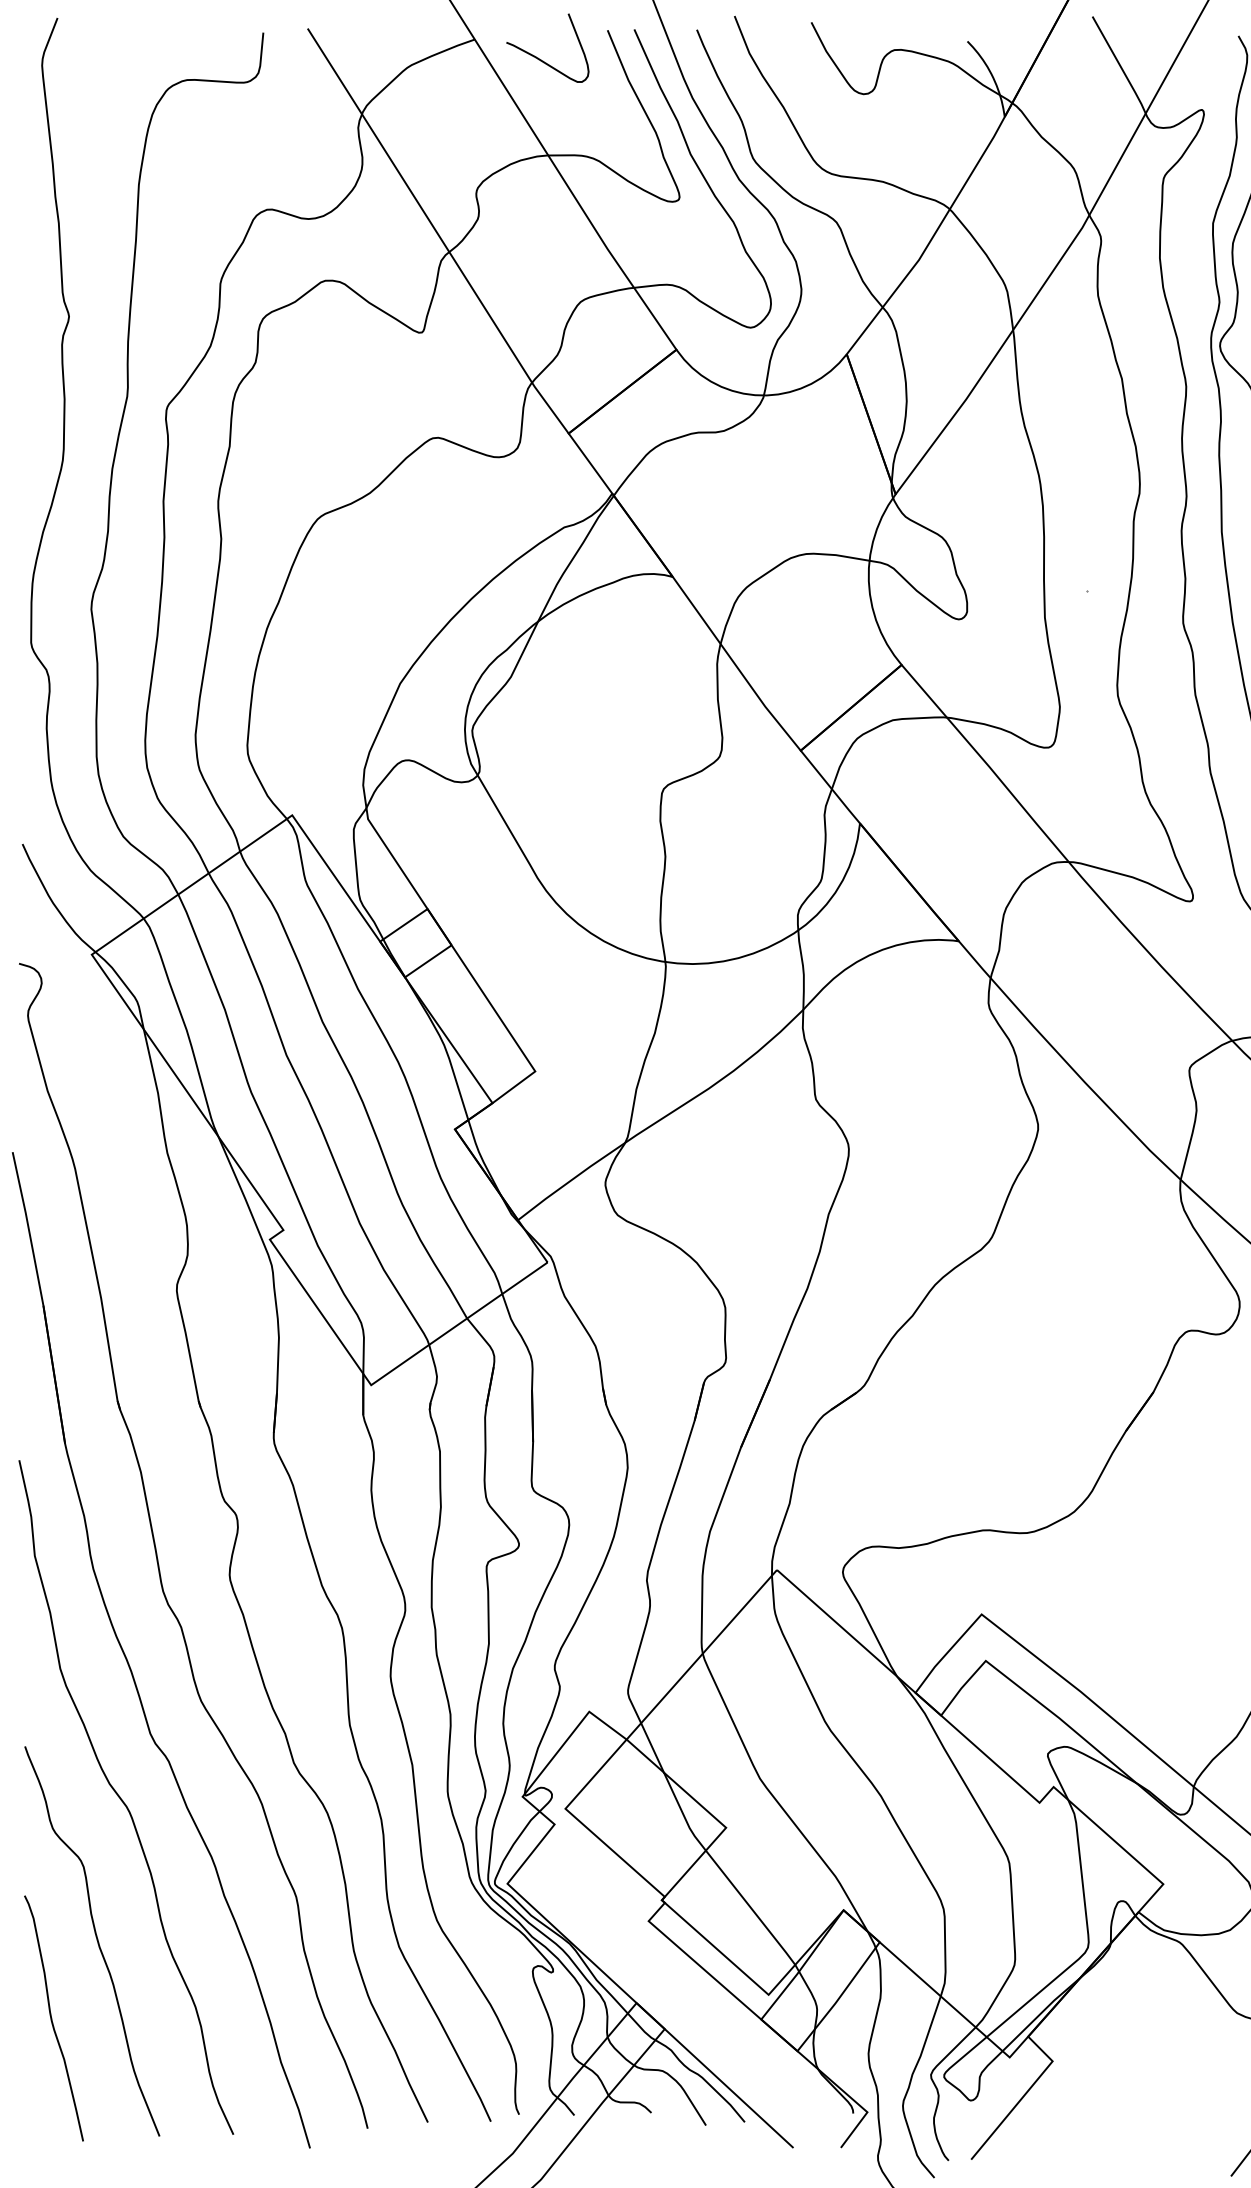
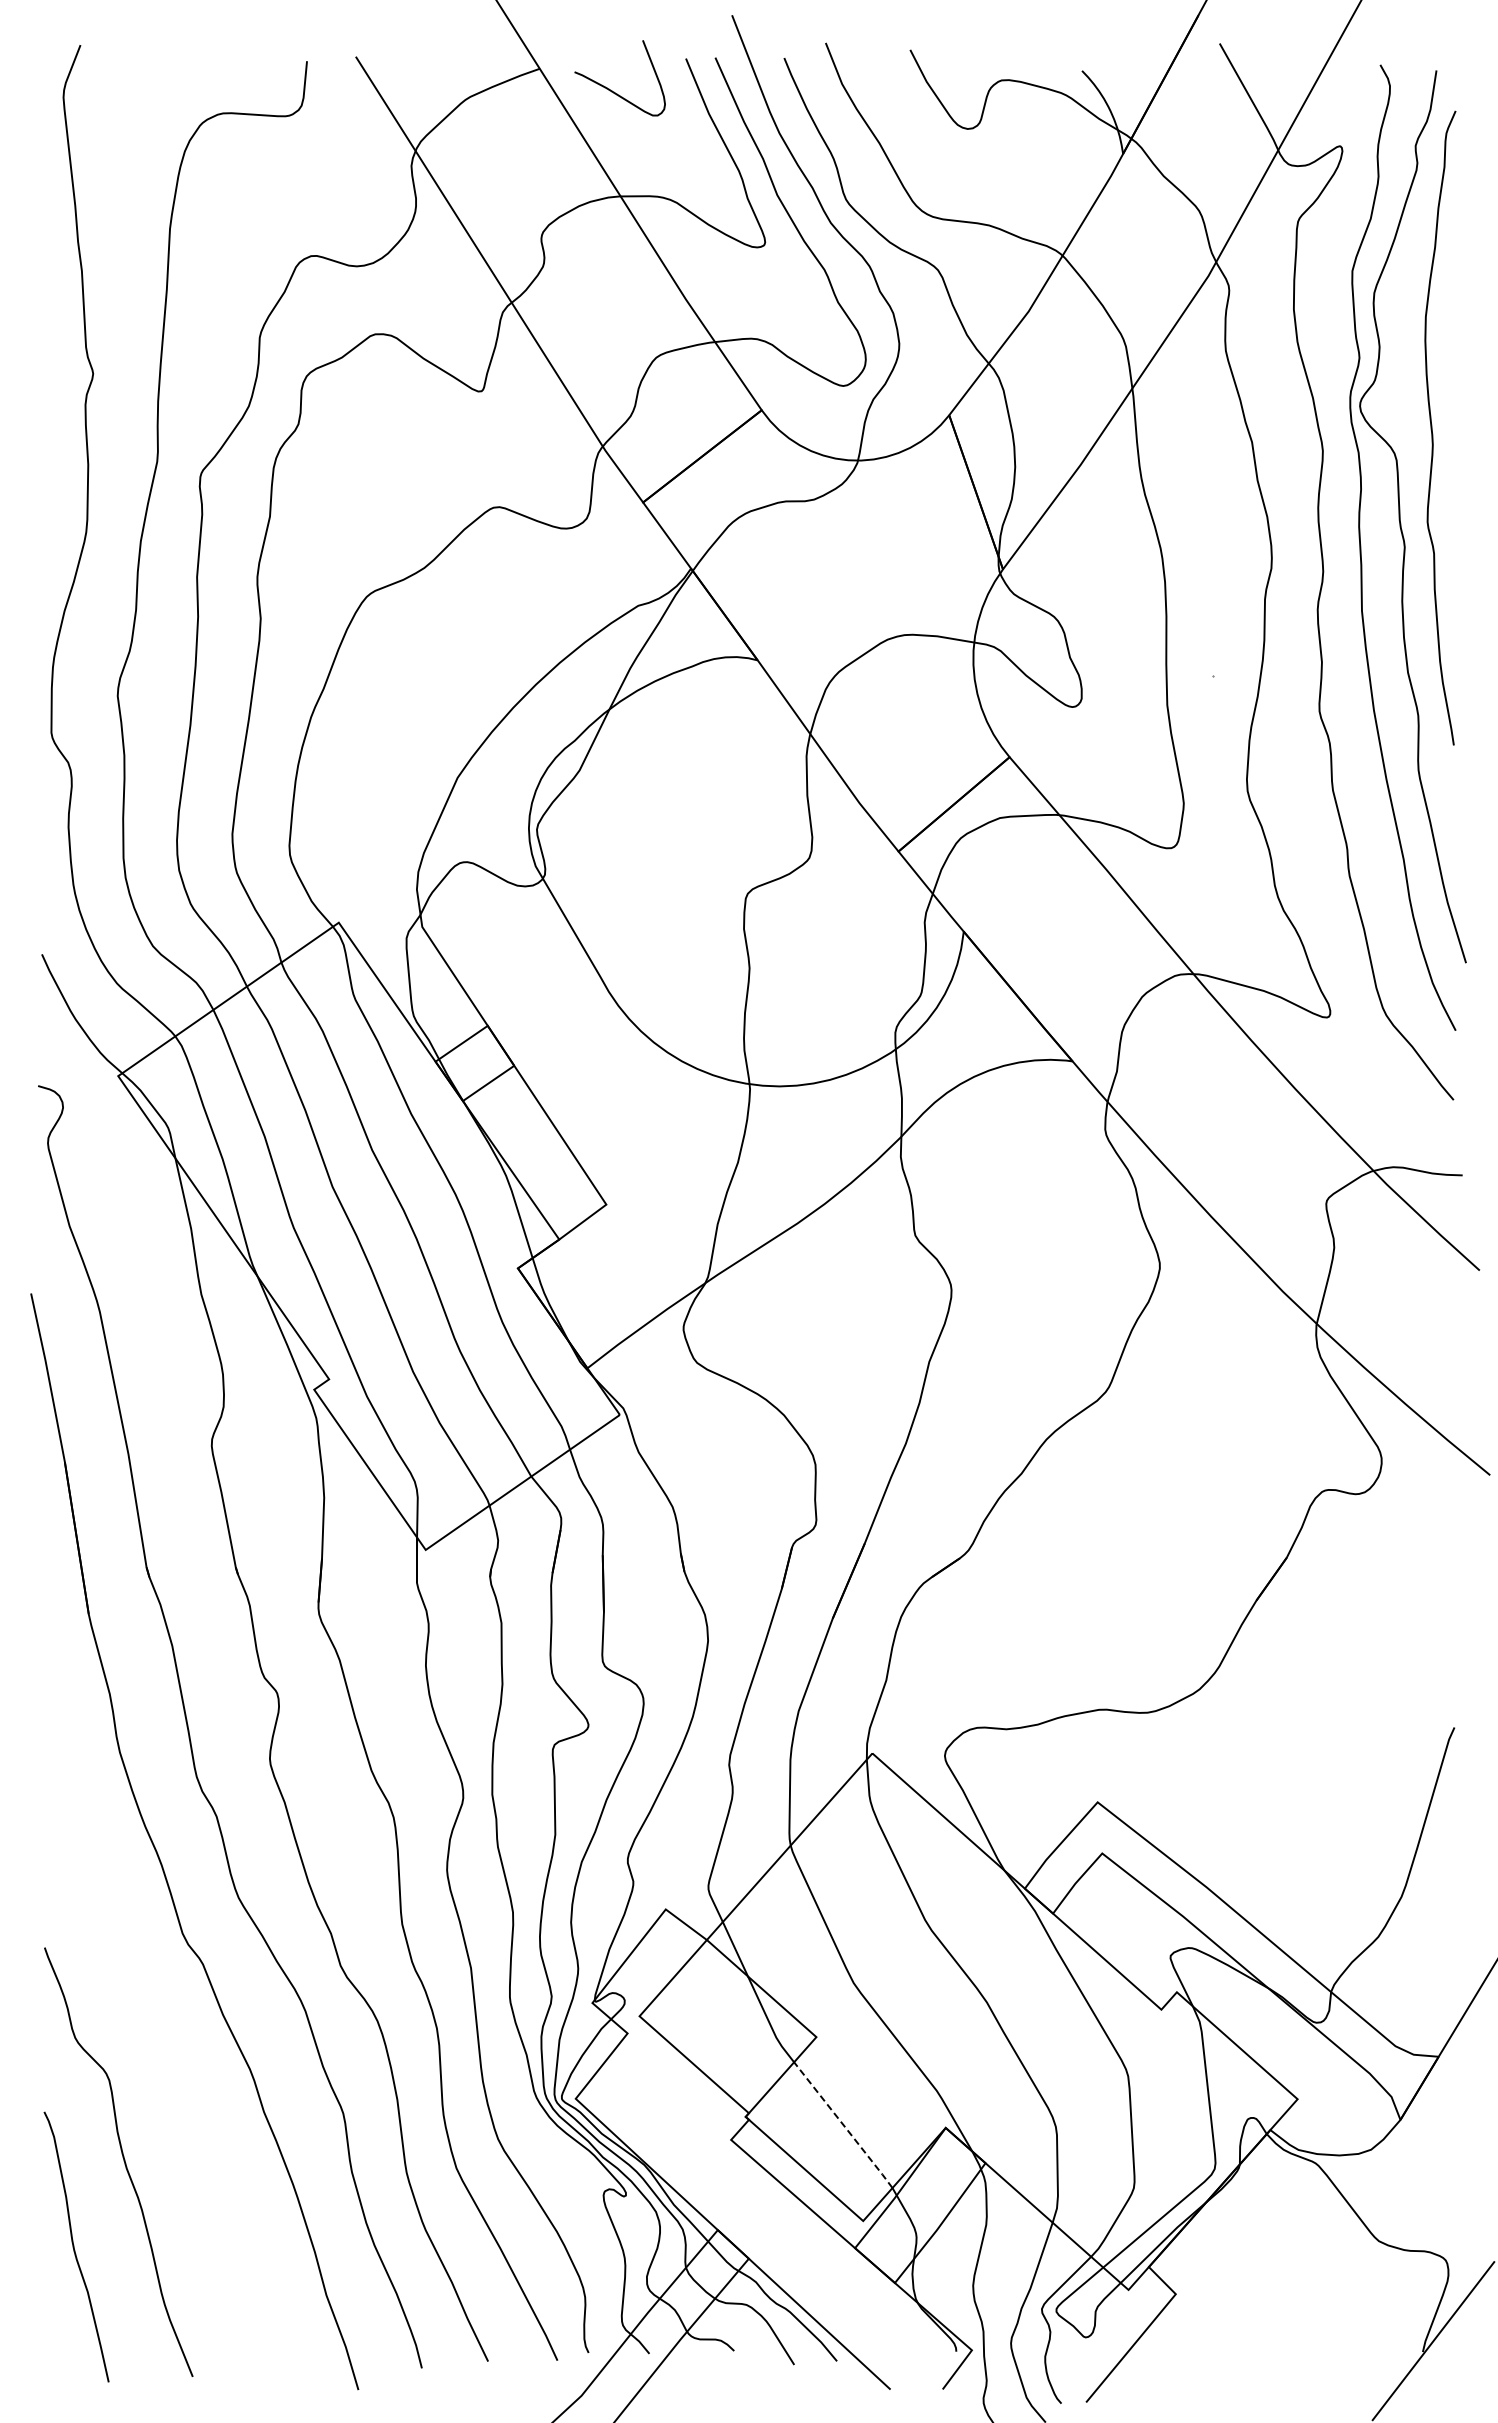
curve: (122, 1799) -> (152, 2006), removed
line: (750, 1908) -> (843, 2125), solid -> dashed

